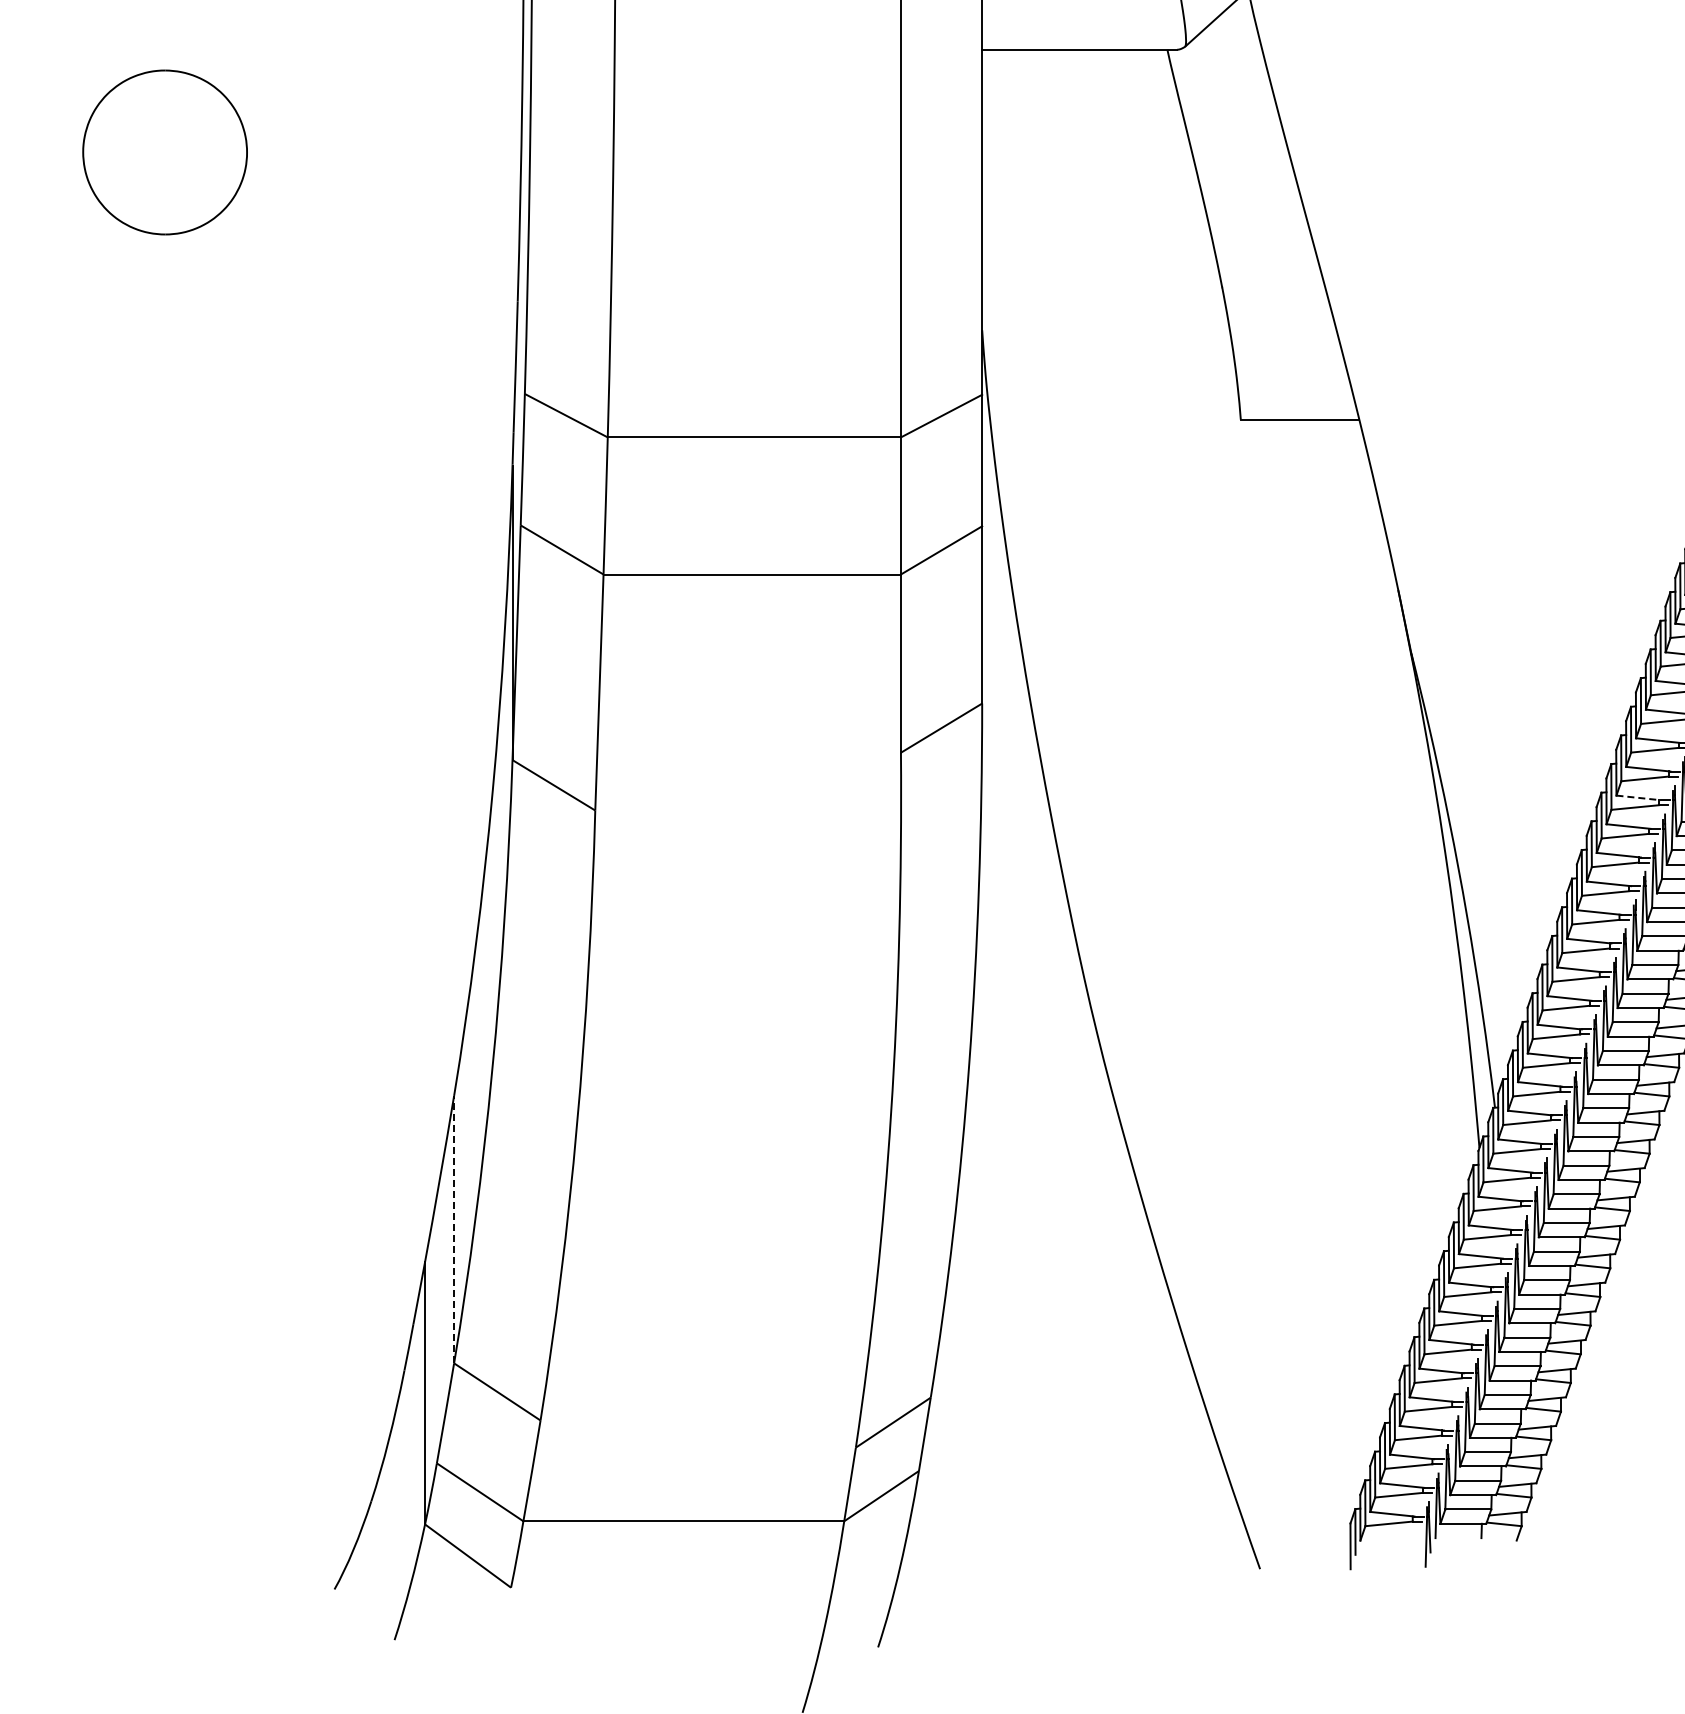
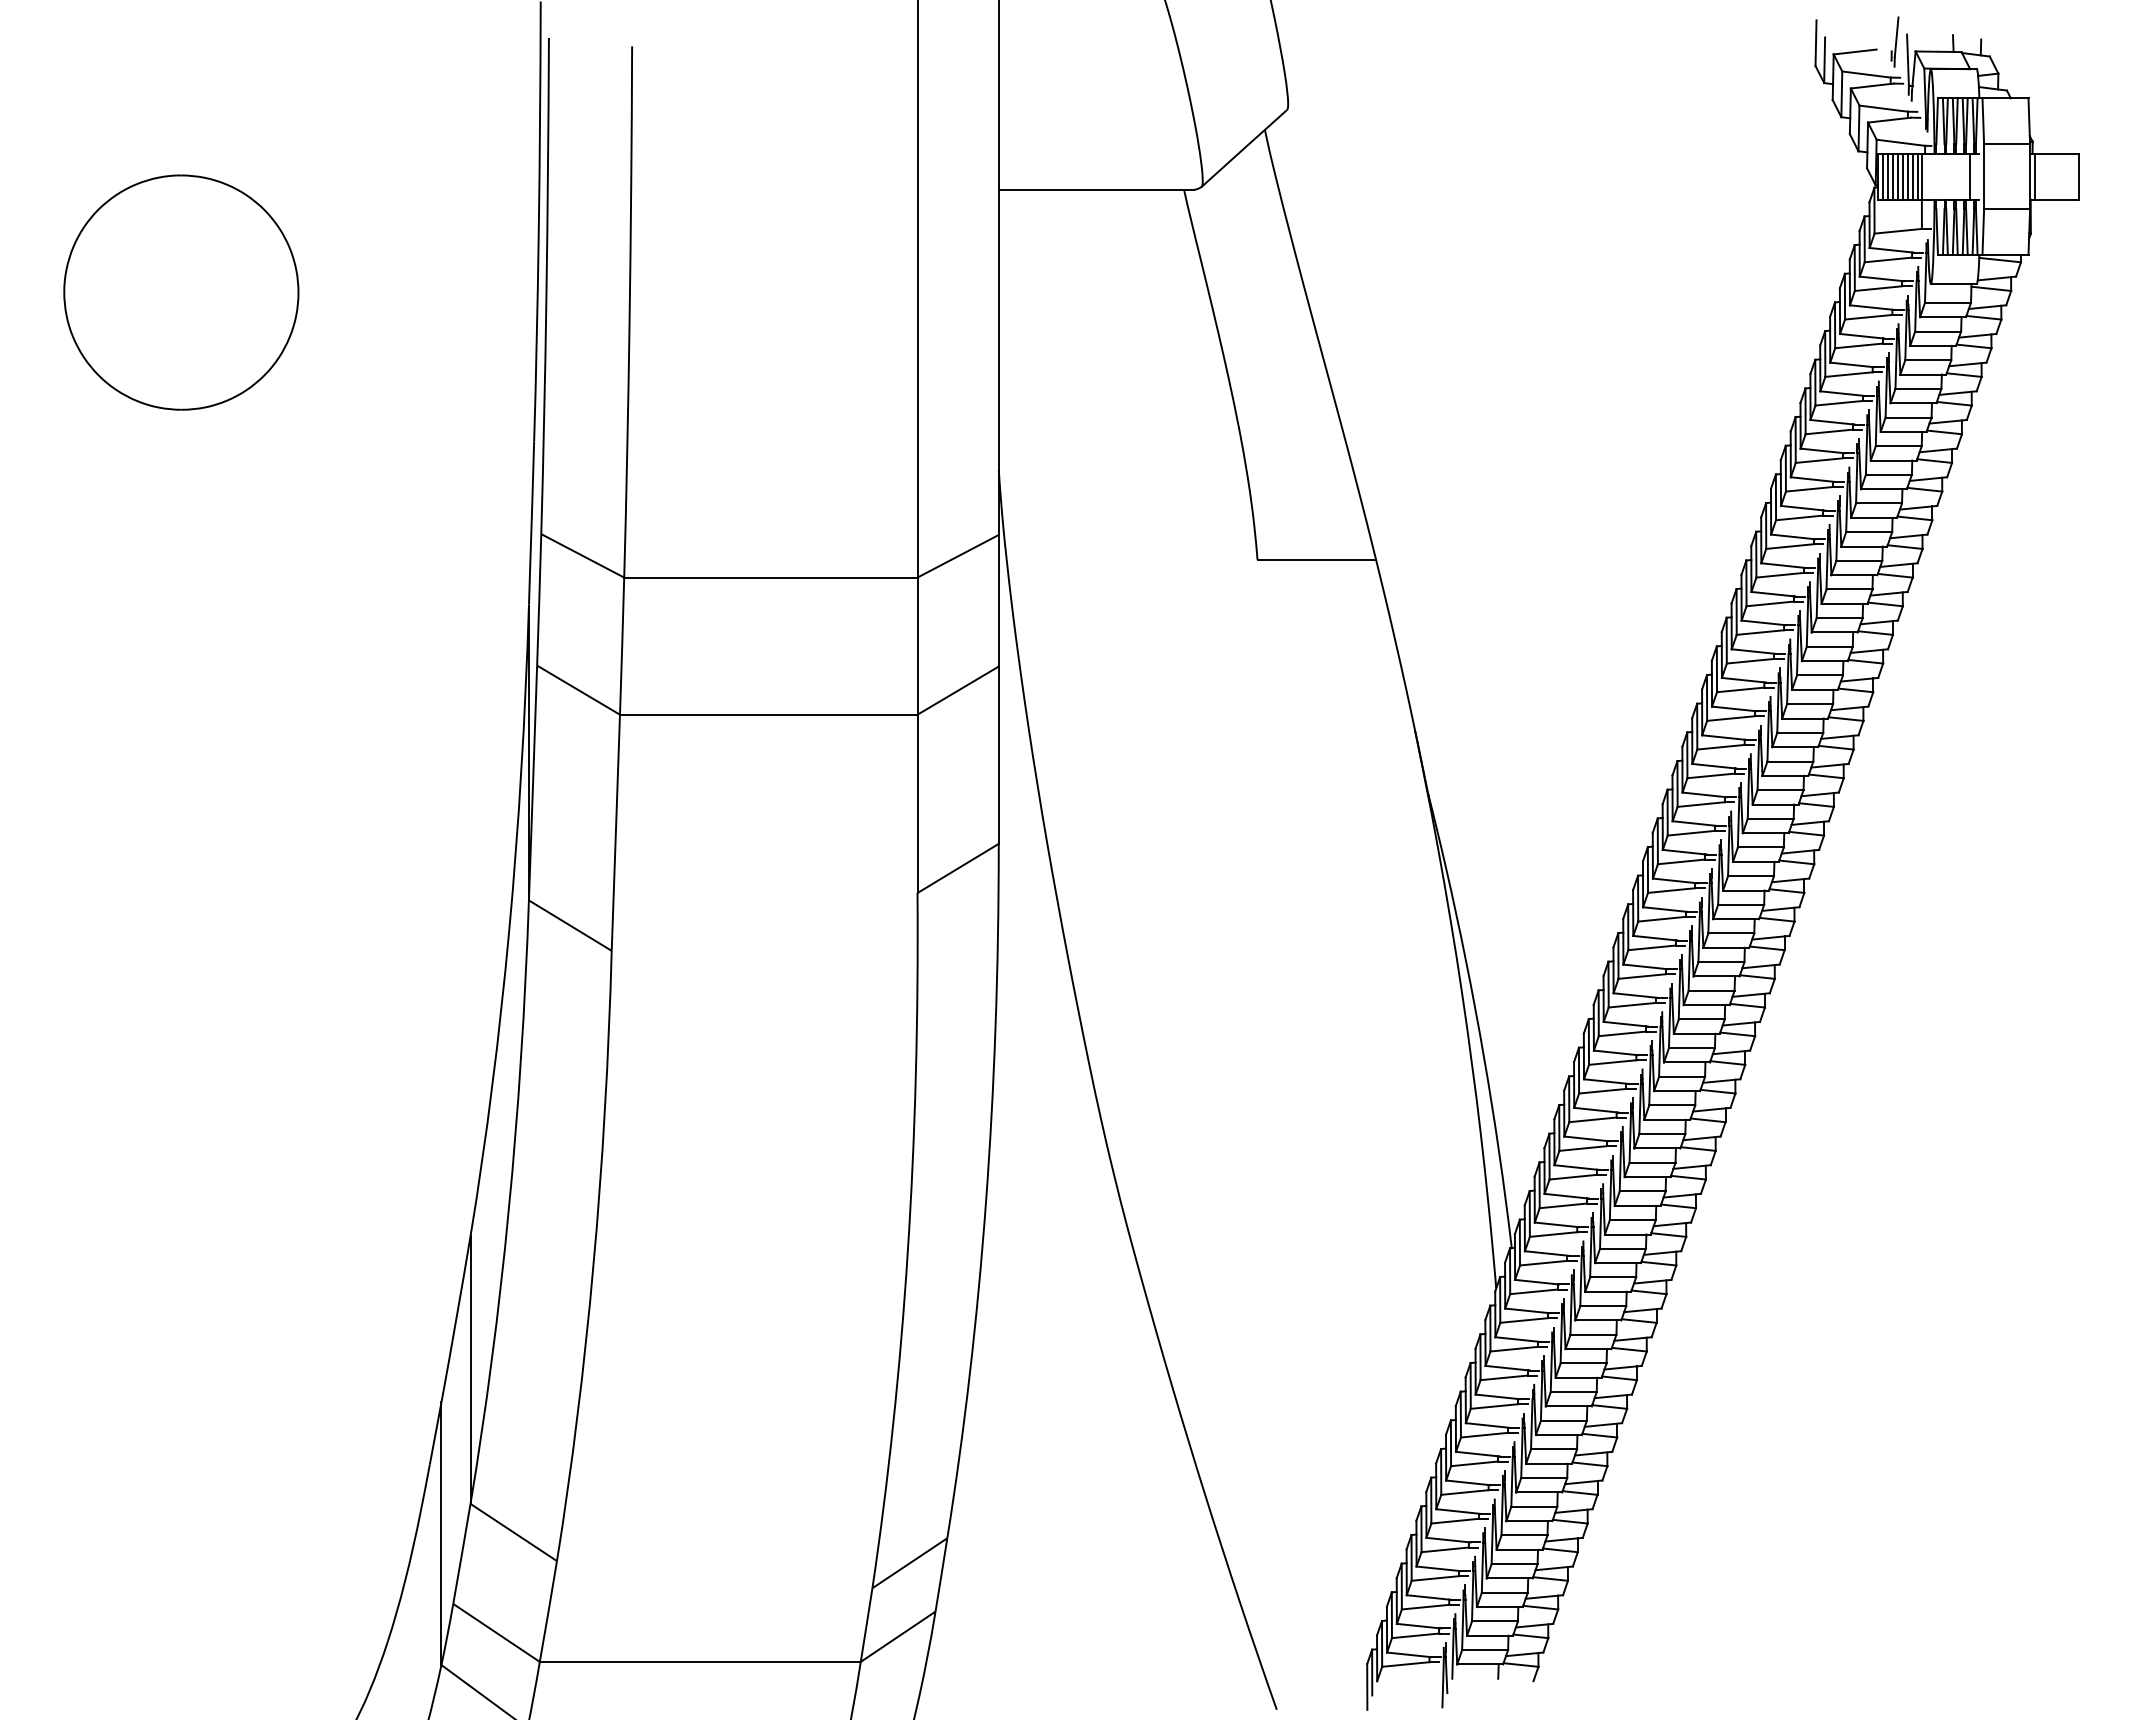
part: (165, 152) -> (181, 292), size x1.43
line: (1638, 798) -> (1655, 938), dashed -> solid
line: (454, 1230) -> (470, 1370), dashed -> solid

